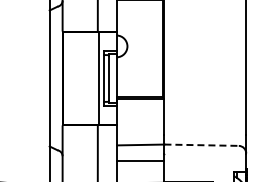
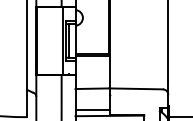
line: (202, 145) -> (136, 89), dashed -> solid
line: (140, 160) -> (92, 109), moved

